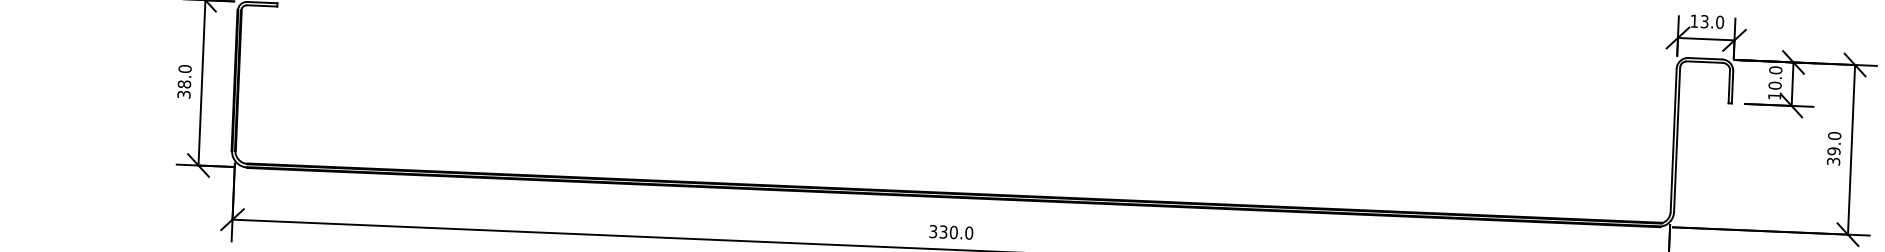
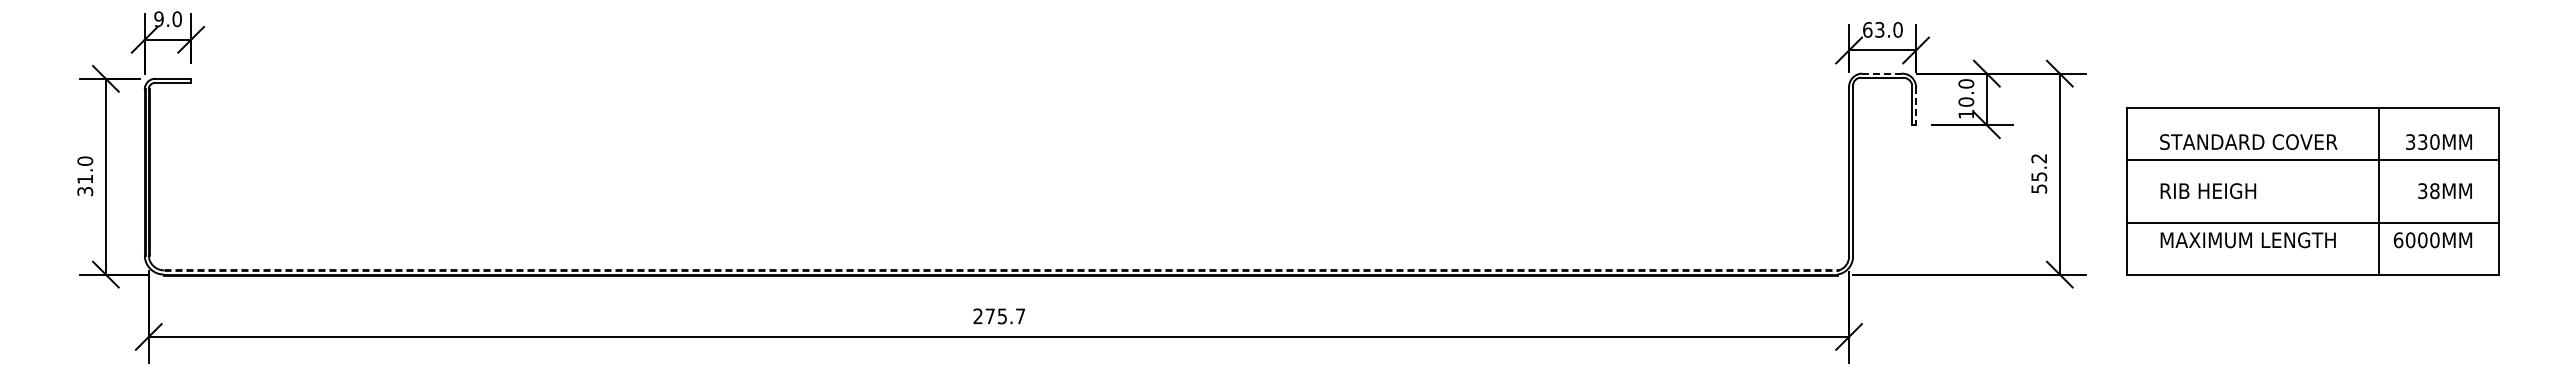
text: (1694, 20) -> (1867, 29), 13.0 -> 63.0
line: (1704, 58) -> (1881, 73), solid -> dashed
text: (184, 84) -> (85, 179), 38.0 -> 31.0
line: (1732, 87) -> (1916, 106), solid -> dashed
text: (1834, 148) -> (2039, 173), 39.0 -> 55.2
line: (954, 193) -> (1001, 270), solid -> dashed
text: (951, 232) -> (999, 316), 330.0 -> 275.7

